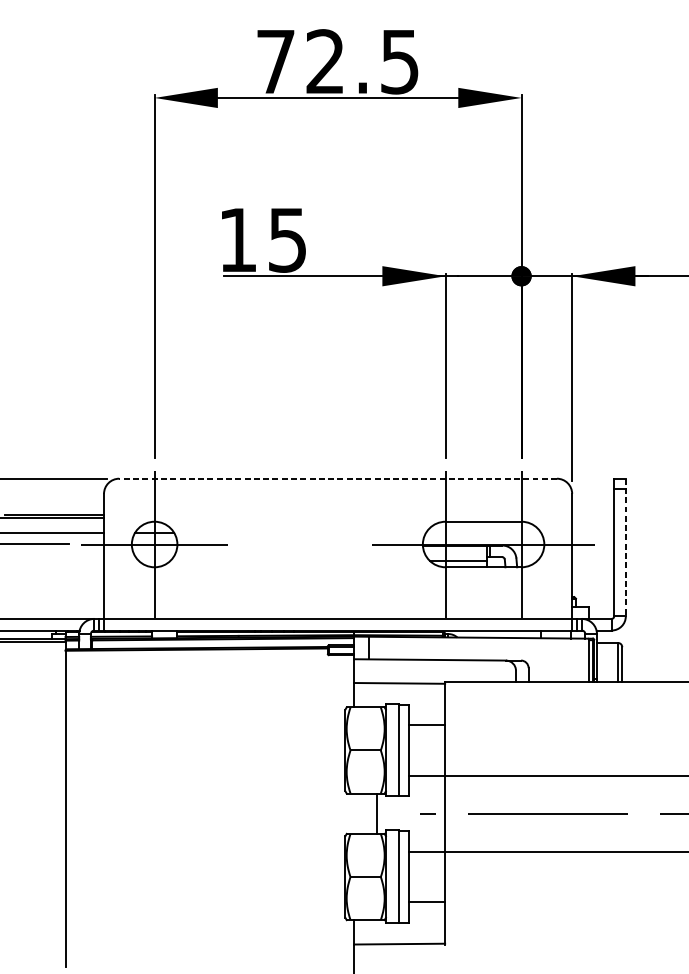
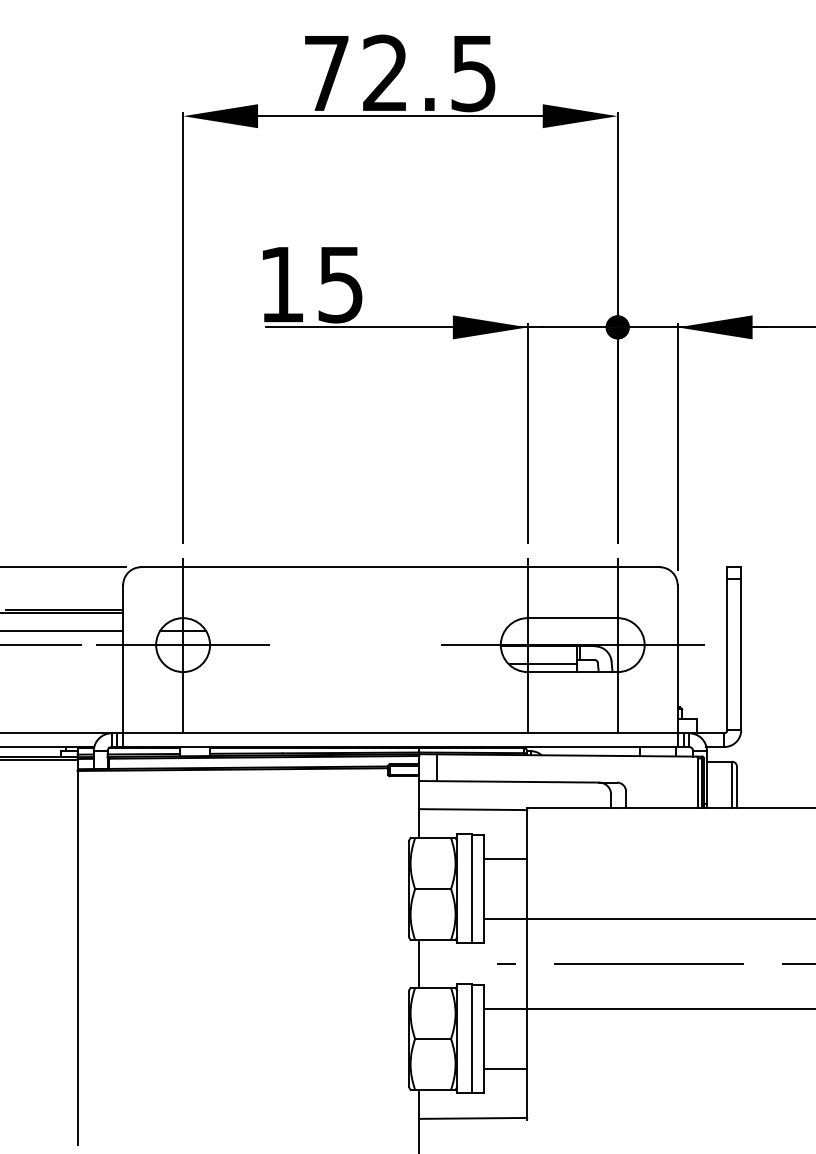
line: (337, 478) -> (399, 567), dashed -> solid
line: (626, 547) -> (741, 648), dashed -> solid
line: (377, 813) -> (419, 963), moved

